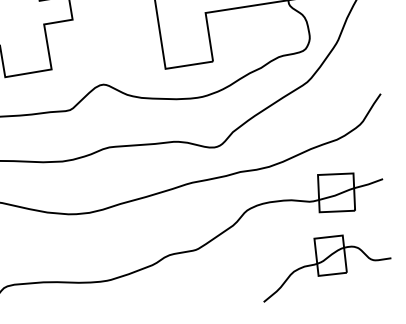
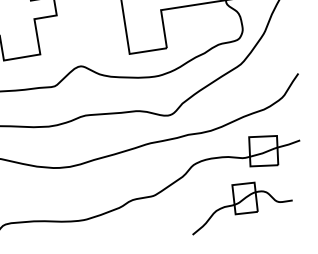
part: (327, 268) -> (242, 208), moved

